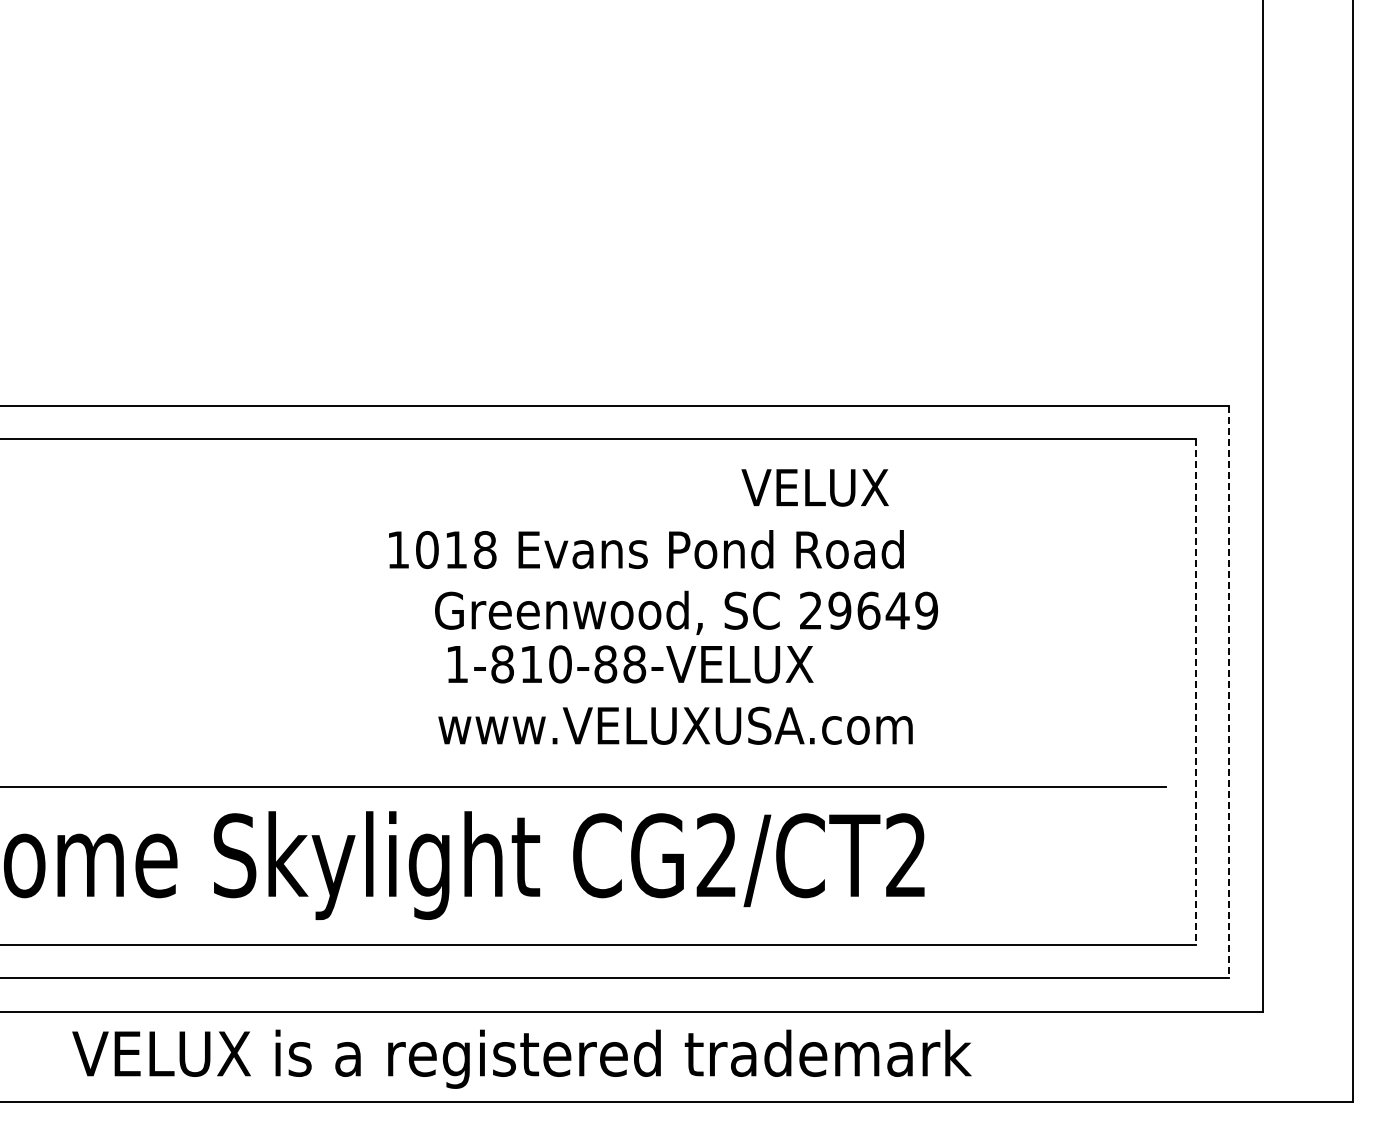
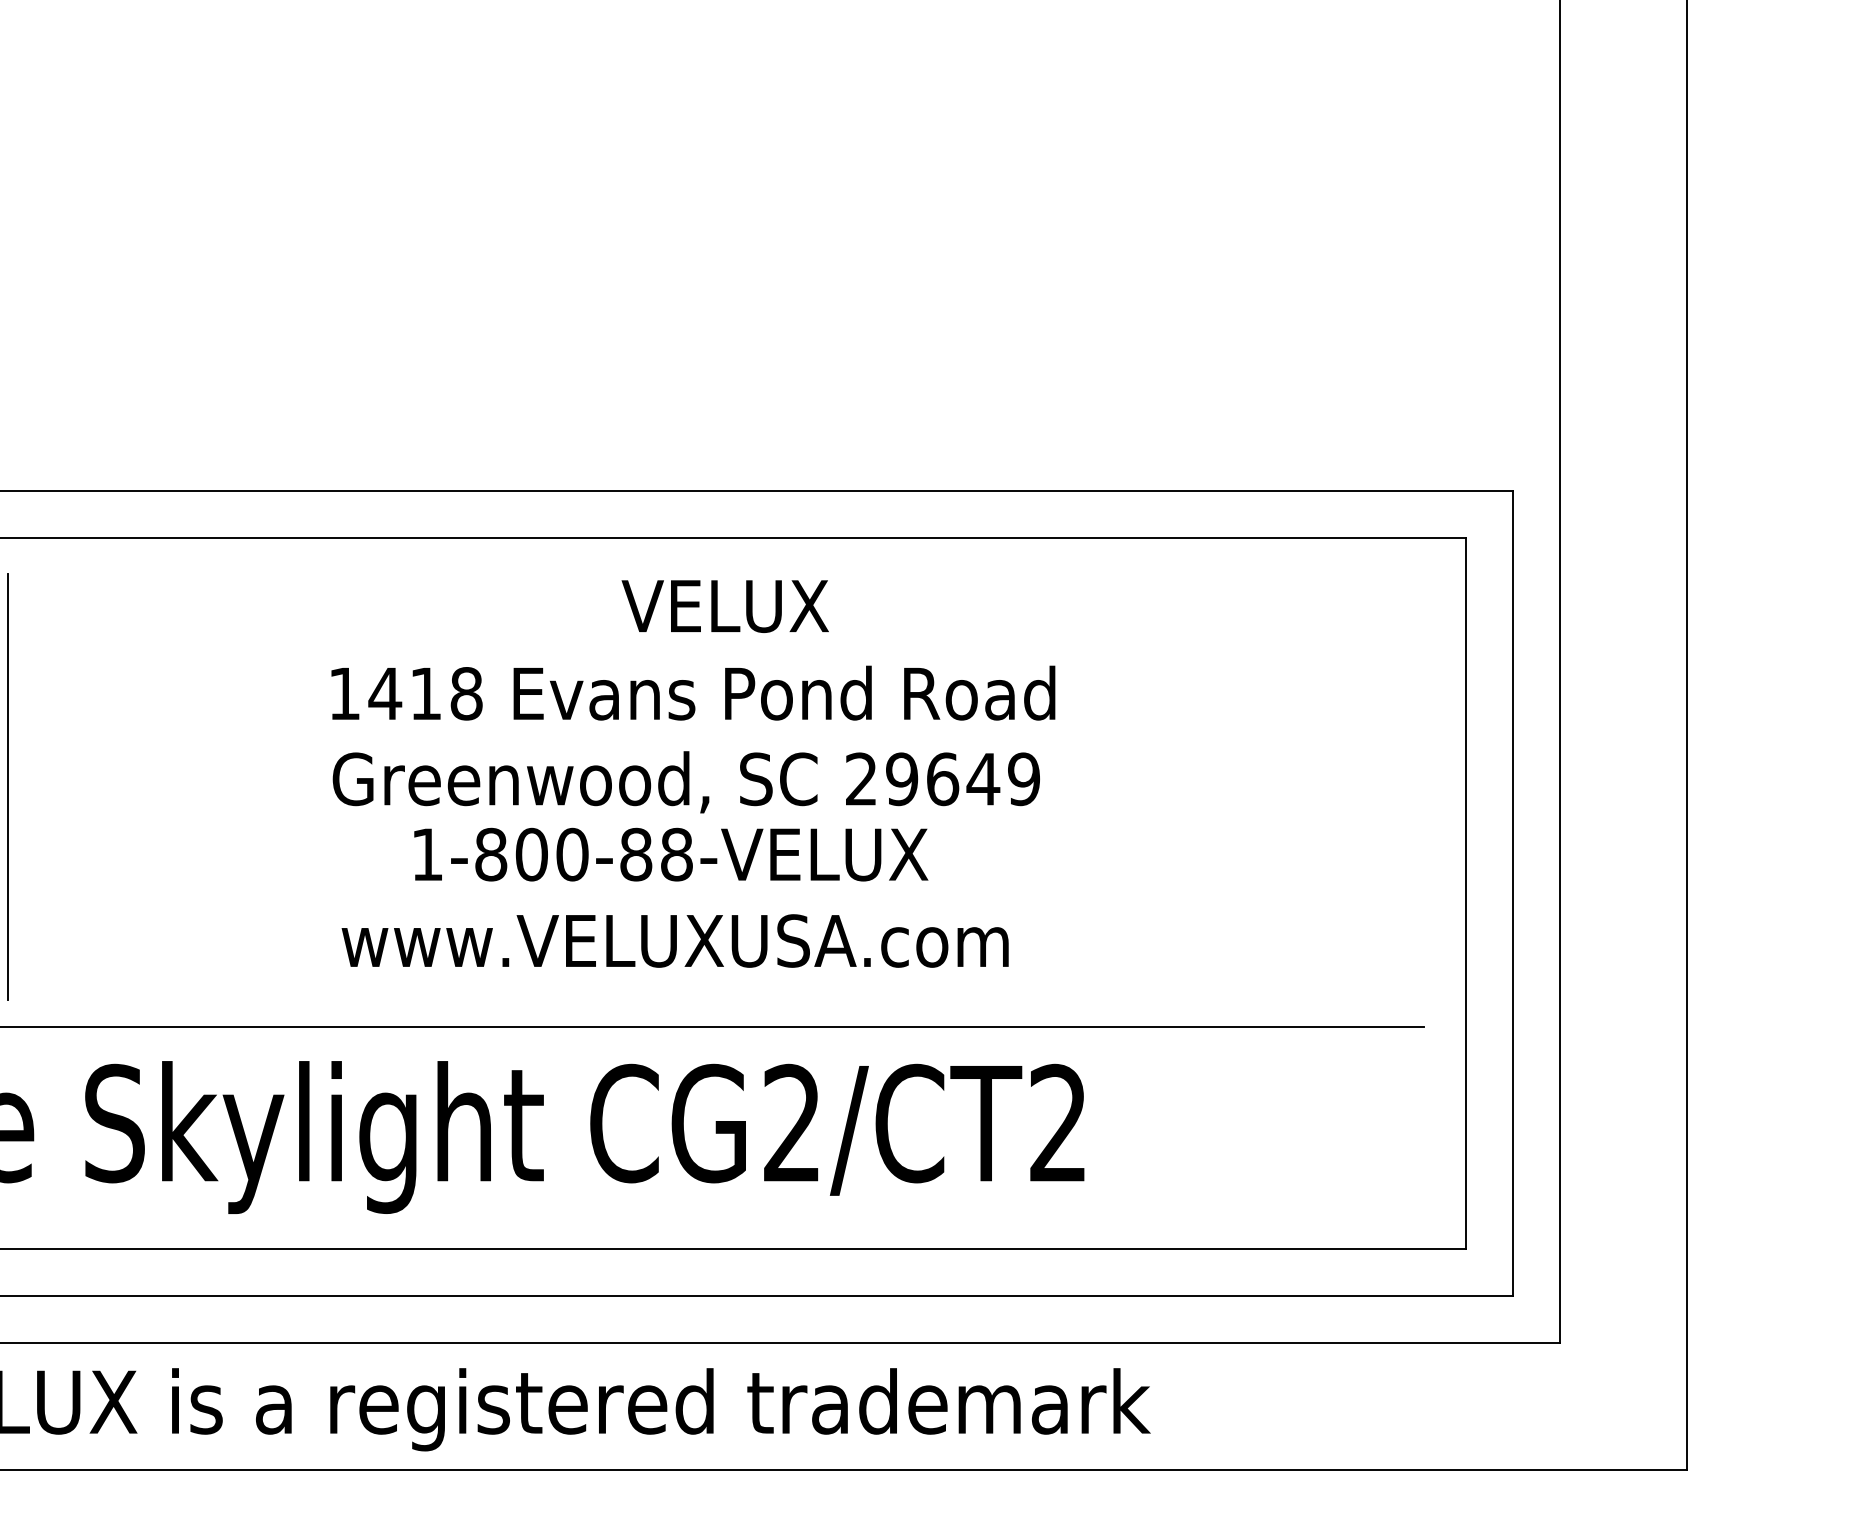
text: (814, 487) -> (724, 605), moved
text: (427, 550) -> (385, 694), 1018 -> 1418
text: (686, 612) -> (686, 781), moved
line: (159, 615) -> (8, 785), added
text: (531, 664) -> (531, 854), 1-810-88-VELUX -> 1-800-88-VELUX
line: (1195, 691) -> (1465, 892), dashed -> solid
line: (1229, 692) -> (1513, 894), dashed -> solid
text: (675, 725) -> (675, 940), moved

